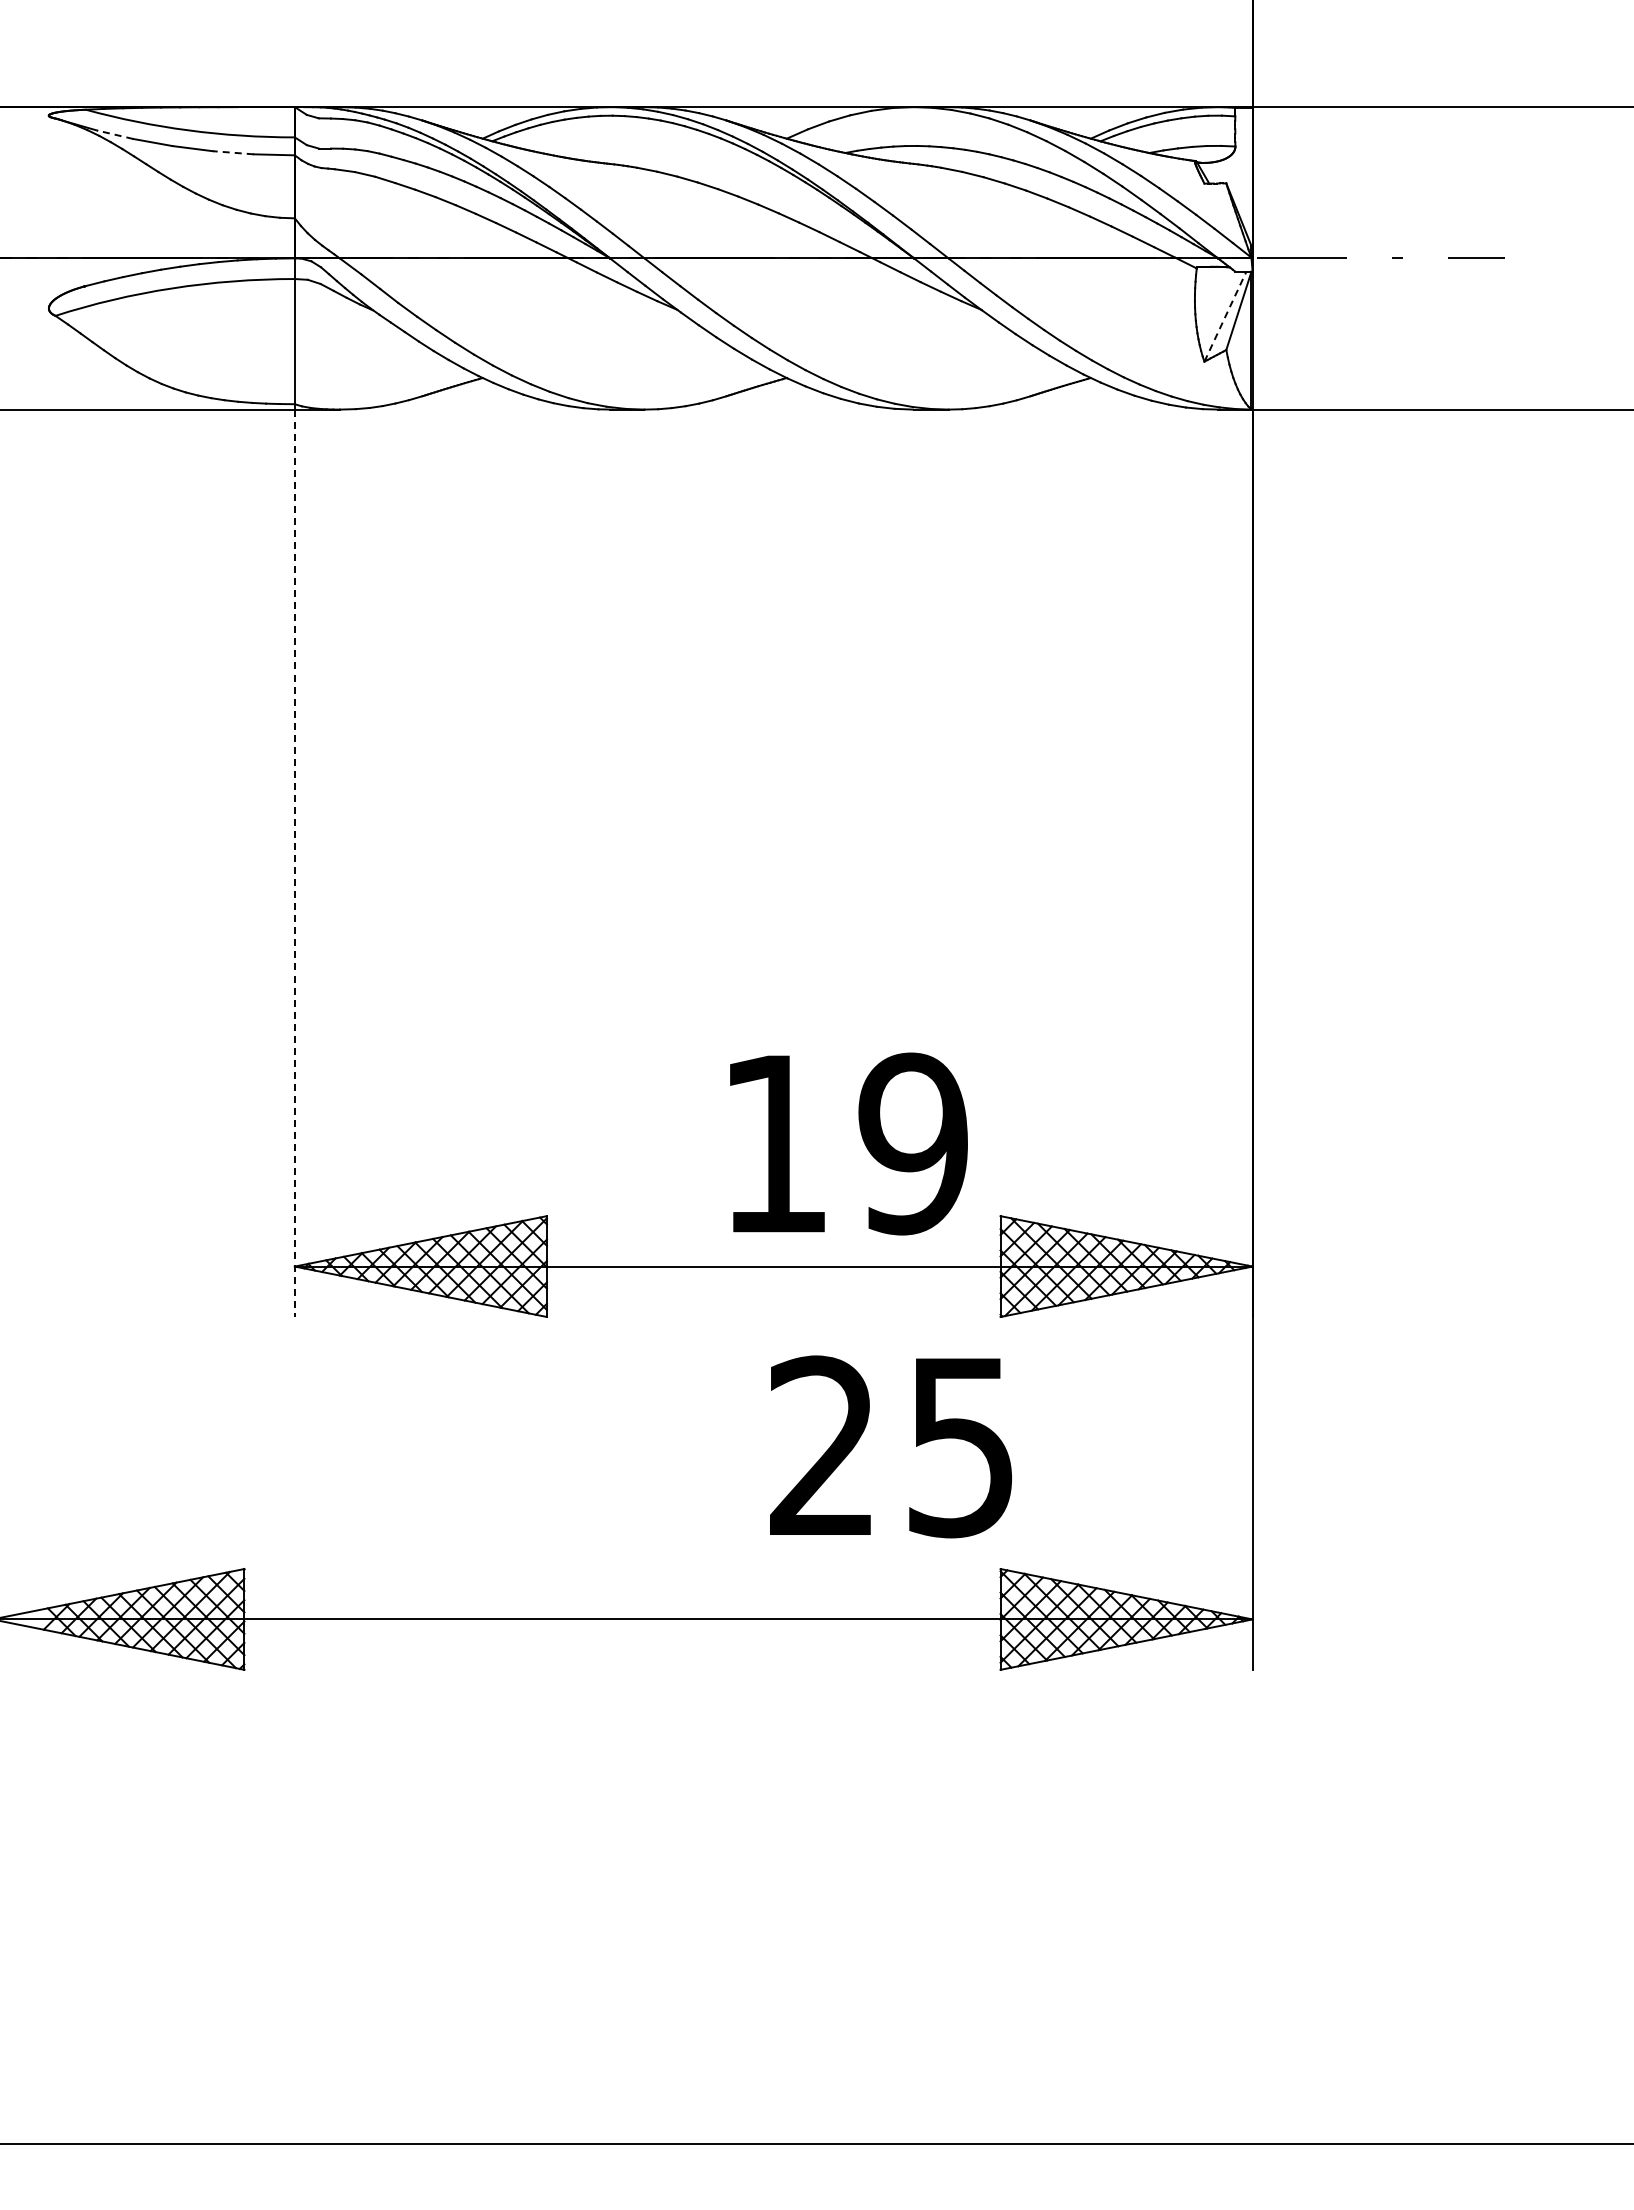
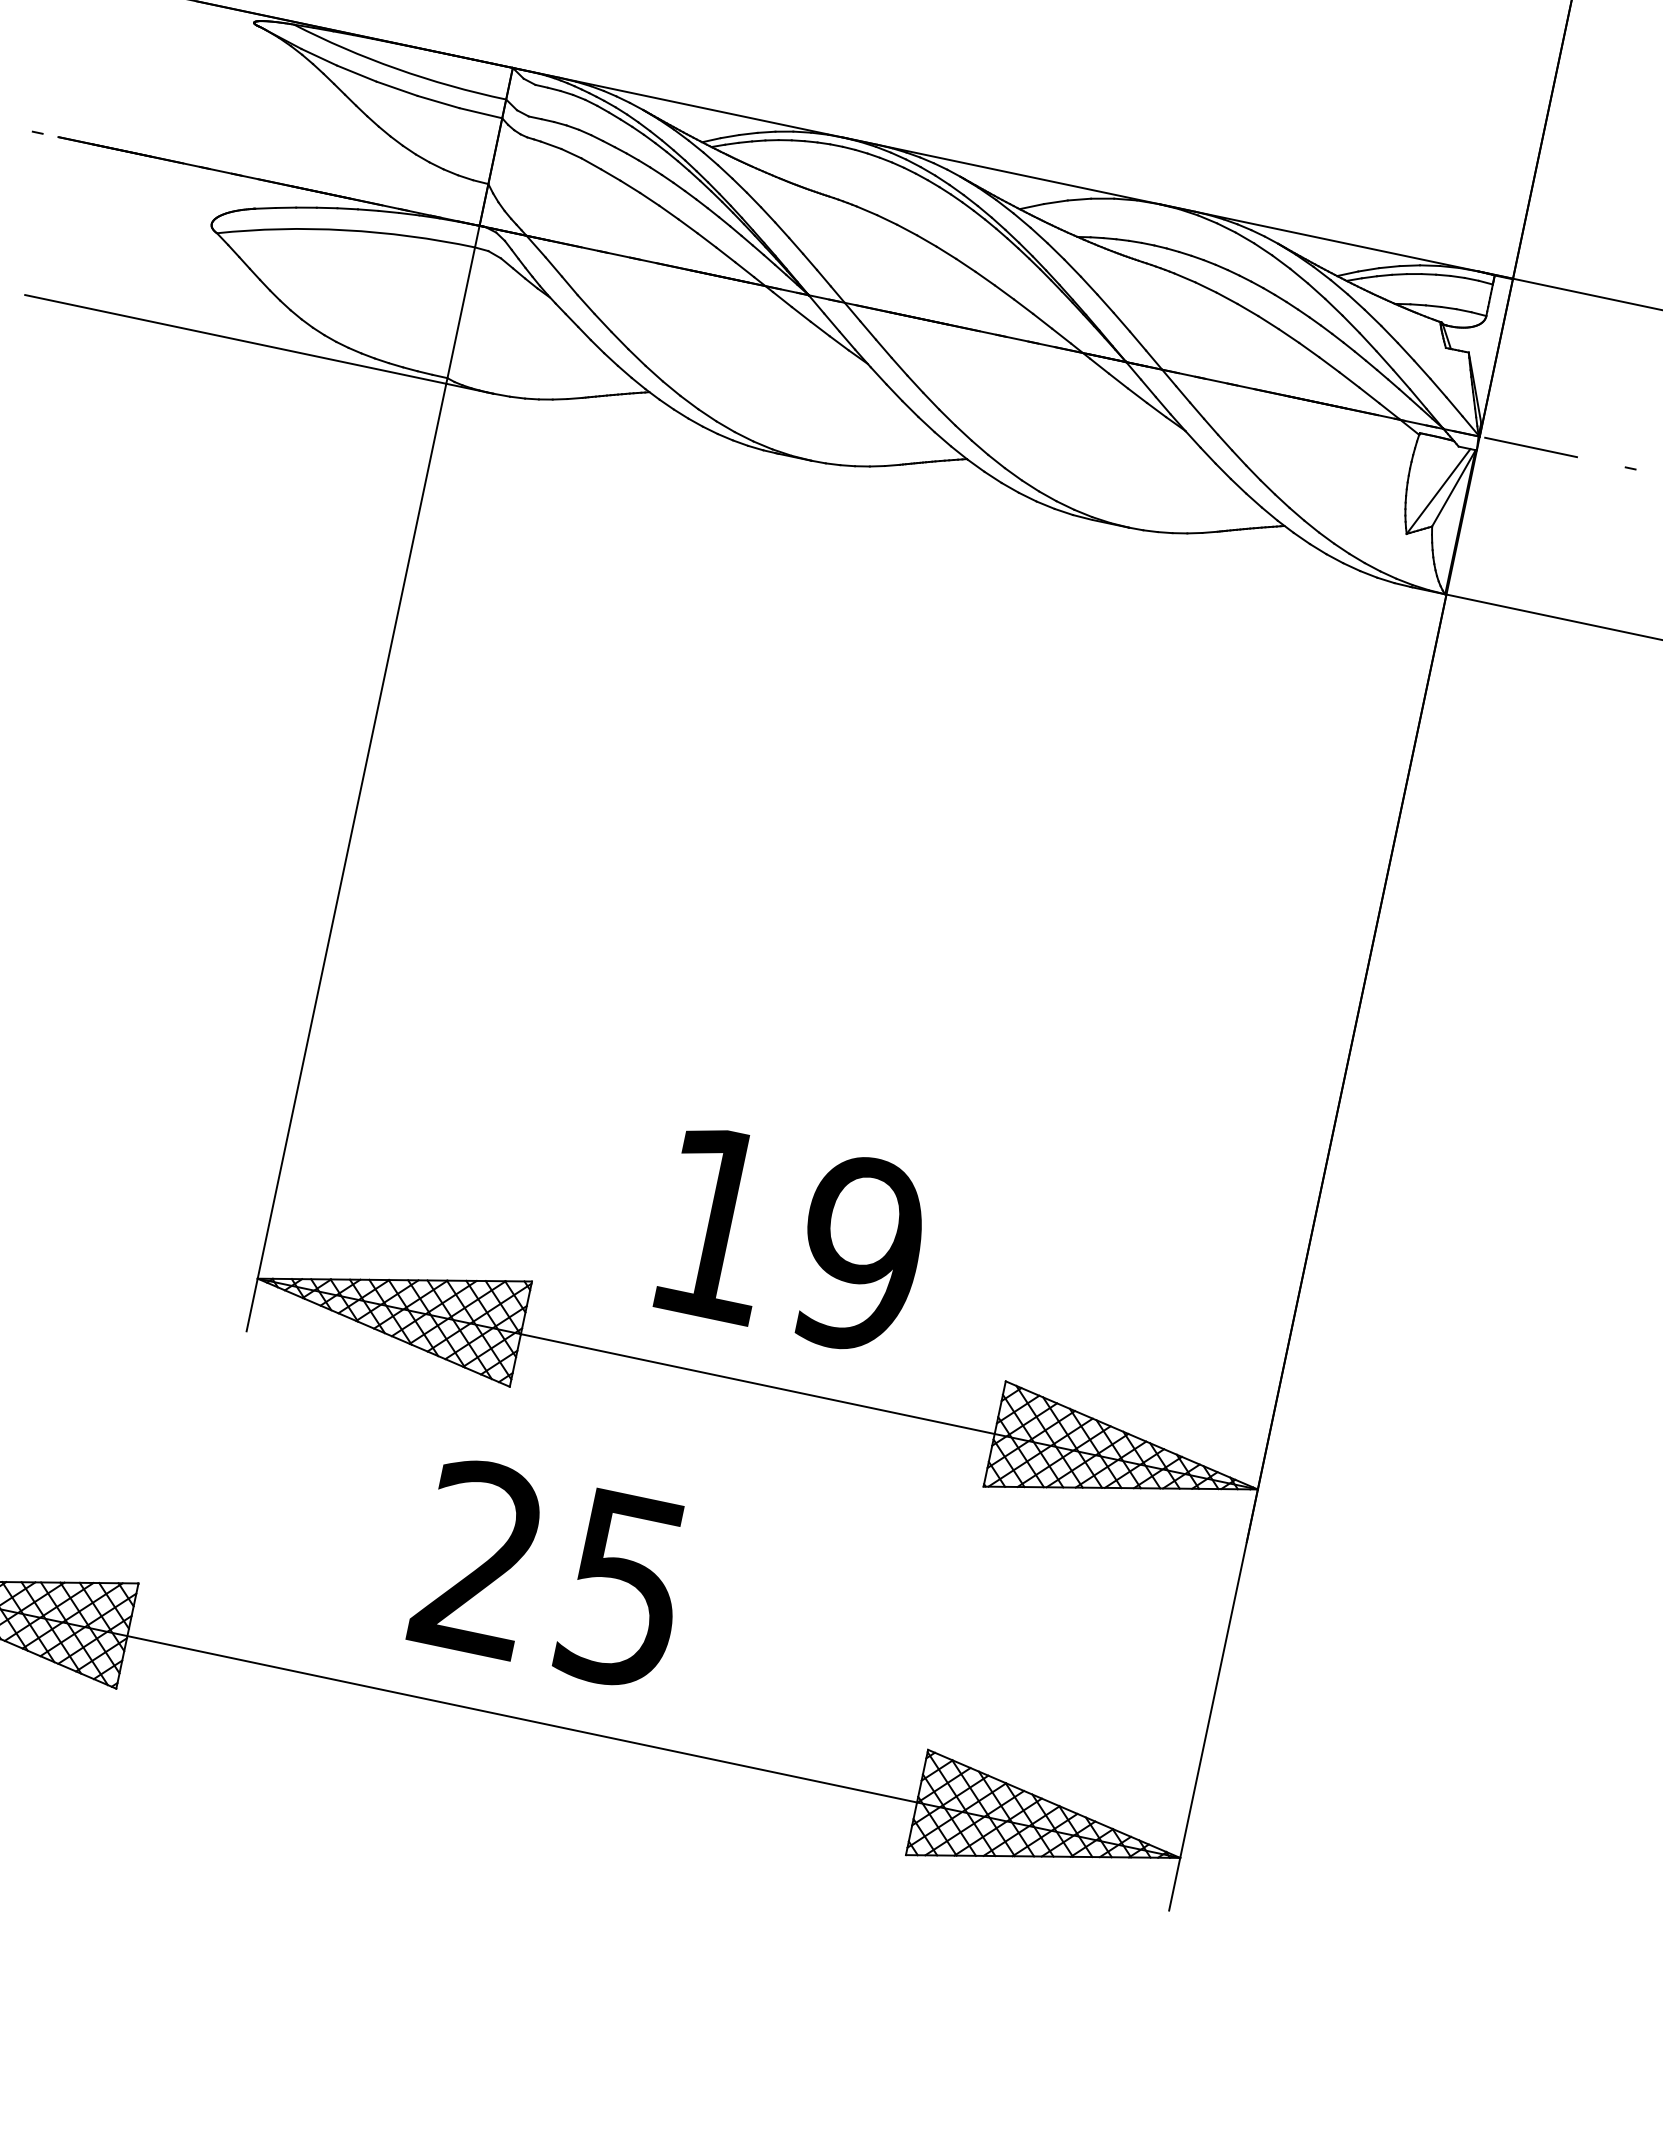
line: (114, 134) -> (318, 56), dashed -> solid
line: (232, 152) -> (437, 101), dashed -> solid
line: (1225, 316) -> (1438, 491), dashed -> solid
line: (294, 863) -> (346, 857), dashed -> solid
text: (848, 1143) -> (792, 1239), moved
text: (890, 1446) -> (550, 1573), moved

